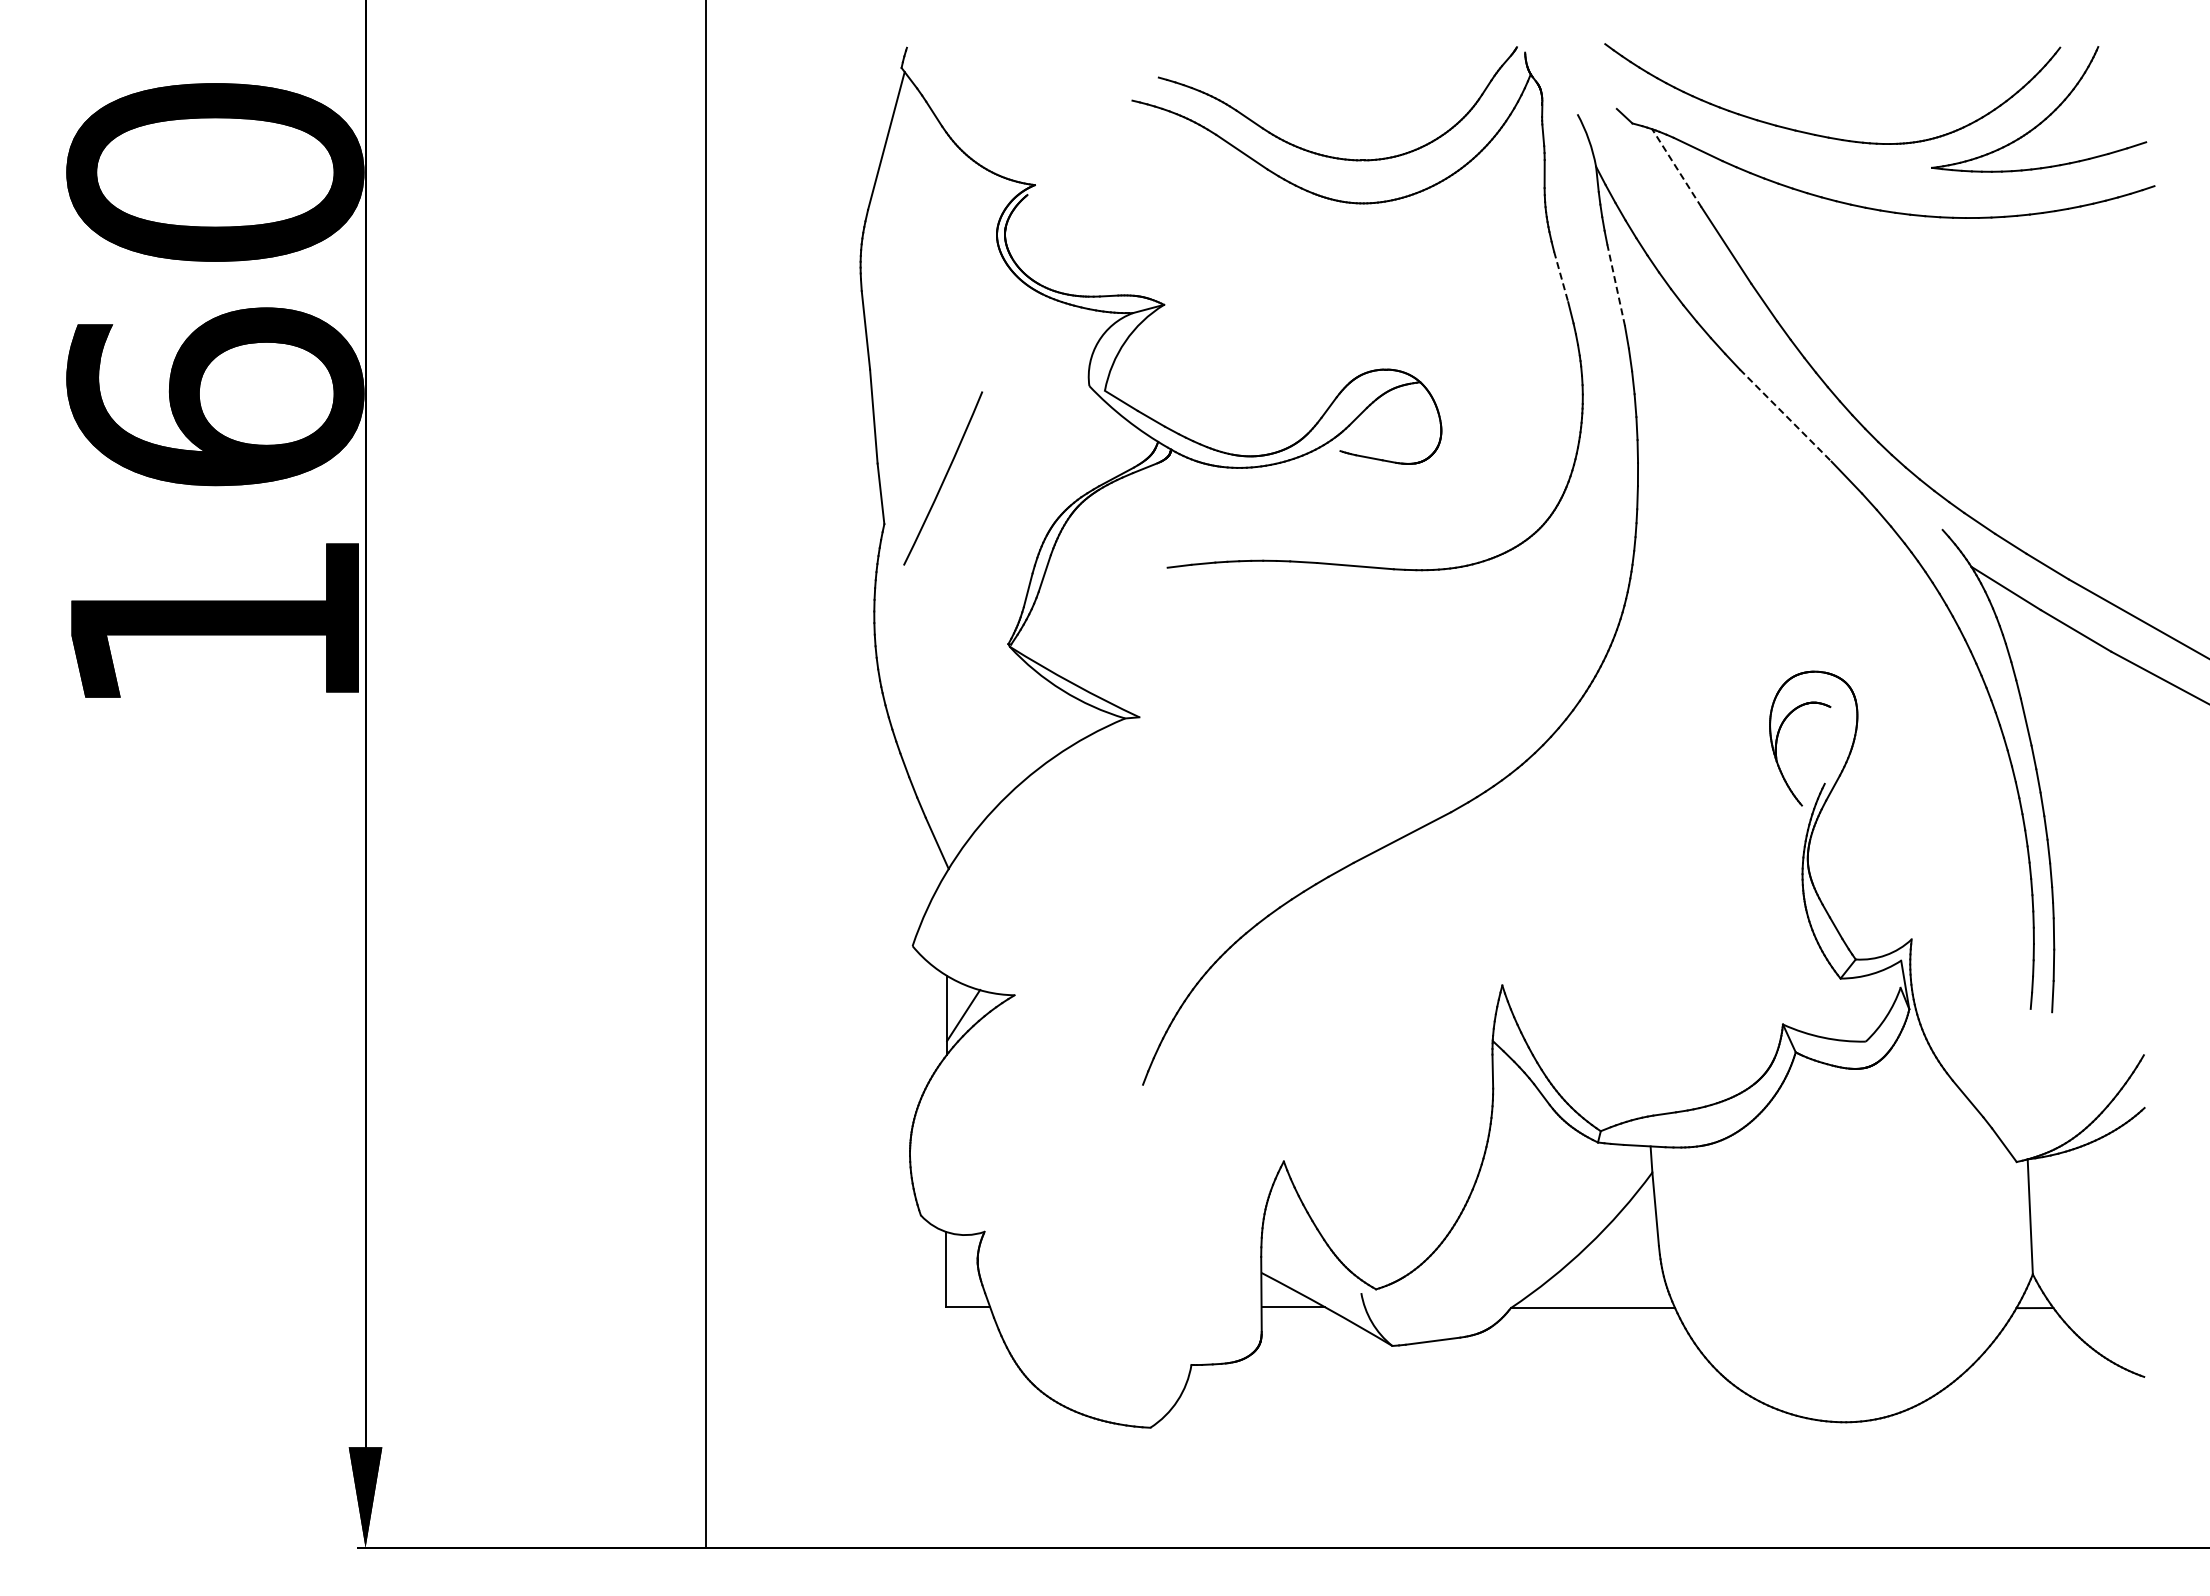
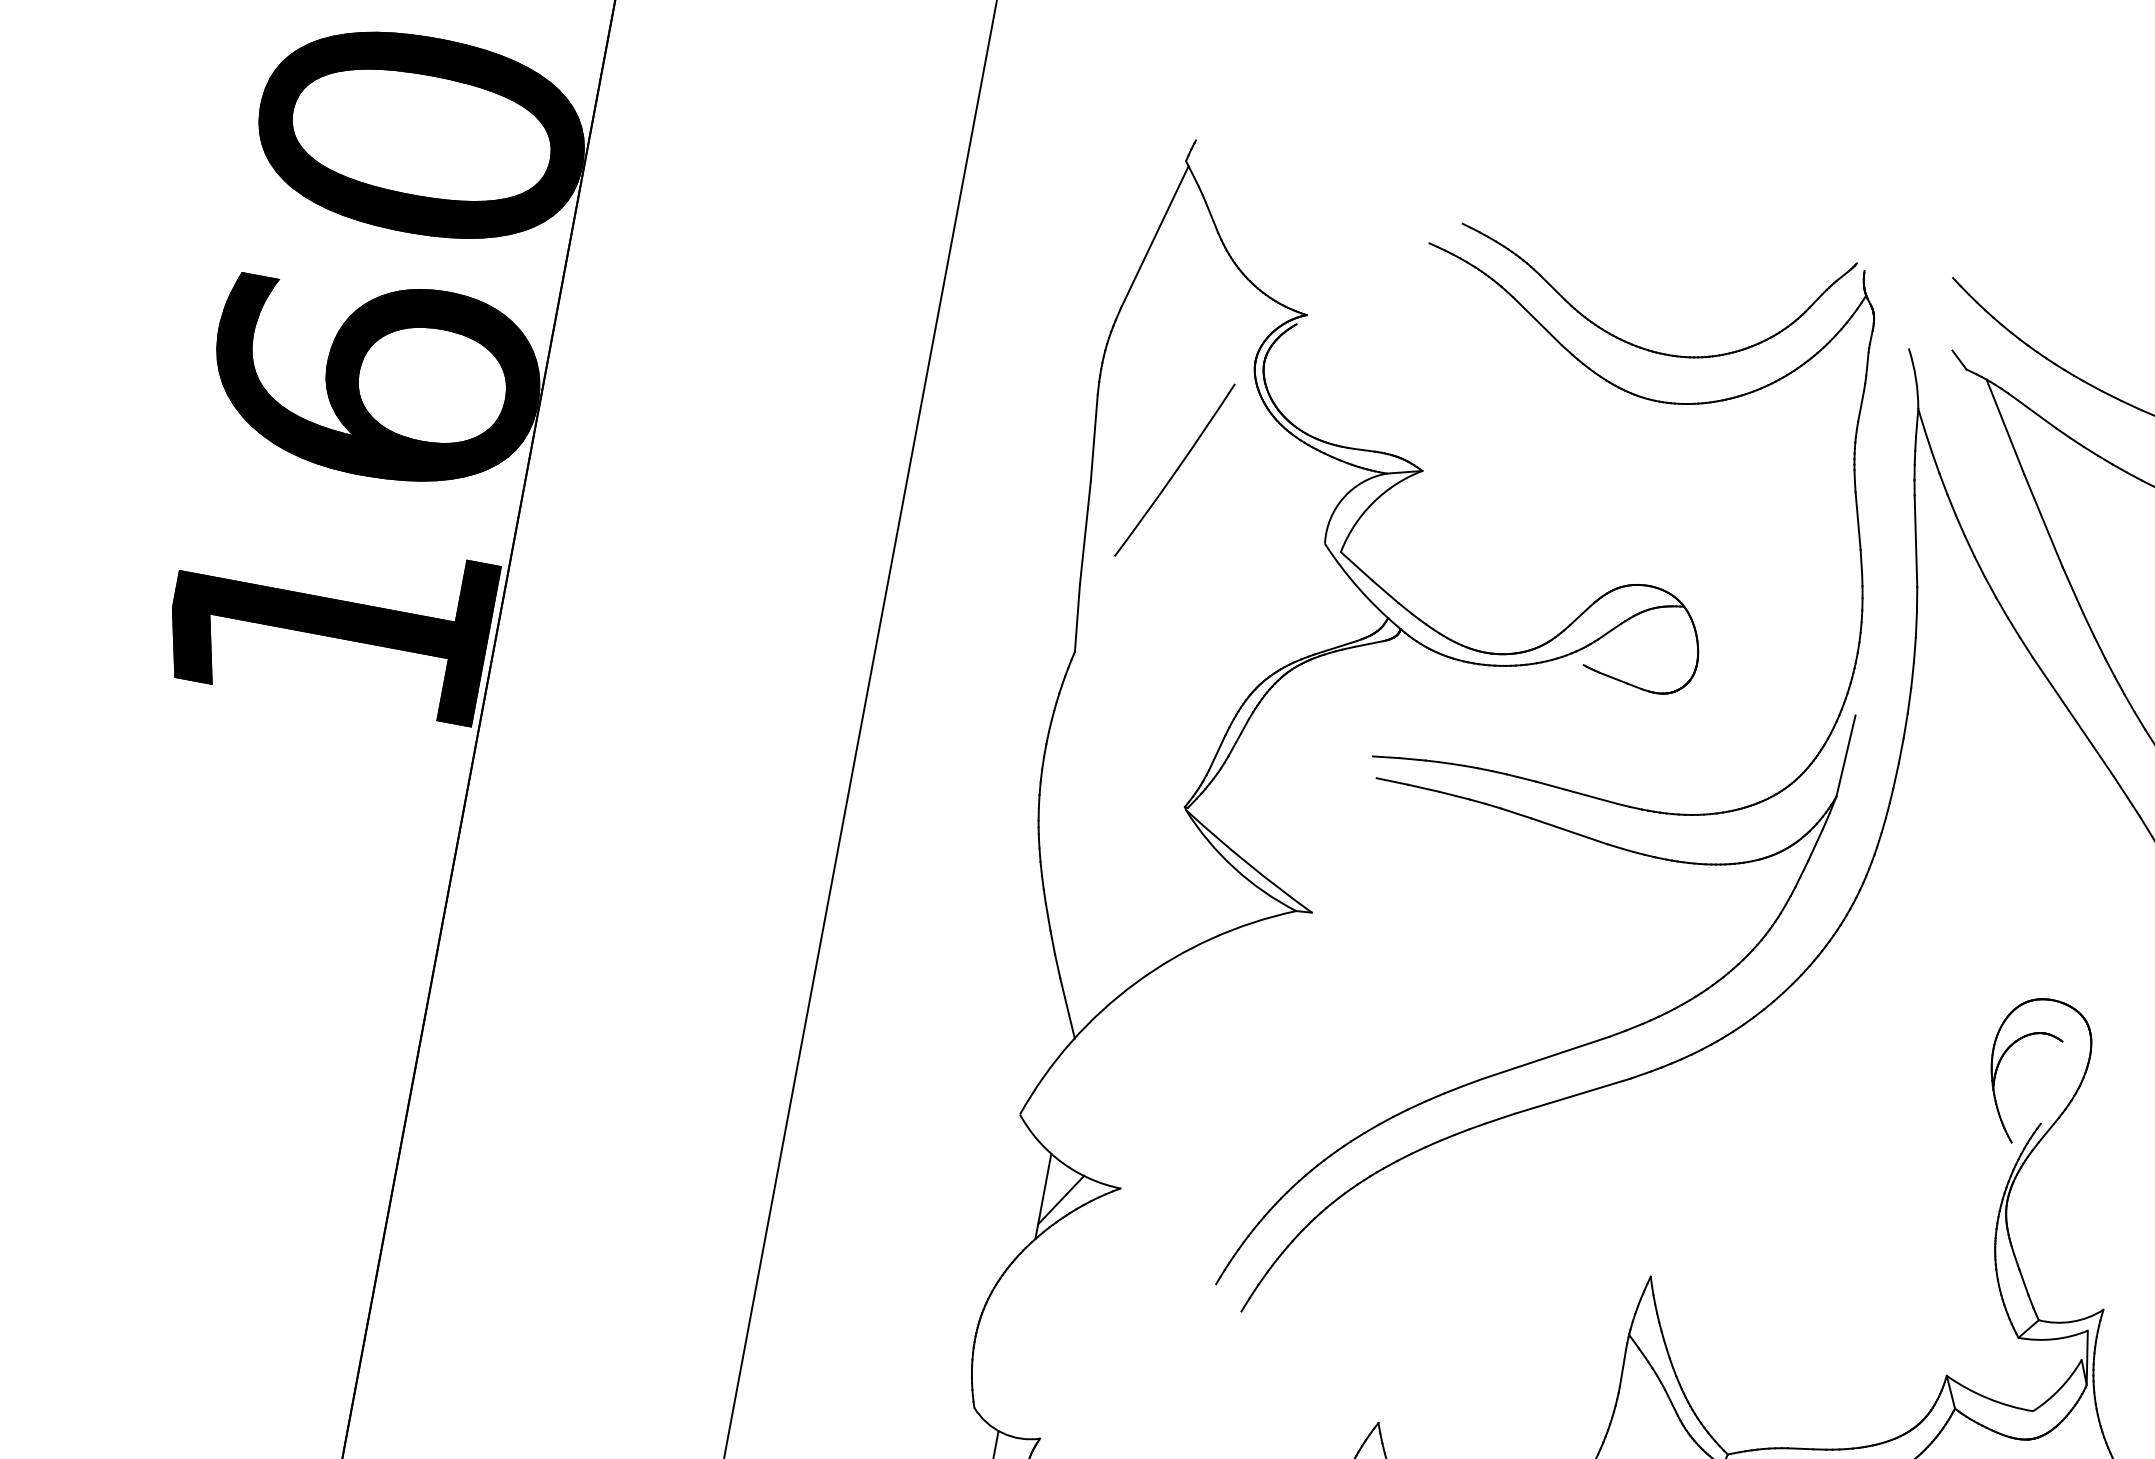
line: (1676, 167) -> (2005, 426), dashed -> solid
line: (1561, 277) -> (1858, 521), dashed -> solid
line: (1616, 285) -> (1916, 541), dashed -> solid
line: (1785, 415) -> (2072, 716), dashed -> solid
arc: (943, 478) -> (1175, 470), moved
part: (1377, 803) -> (1552, 1054), added

